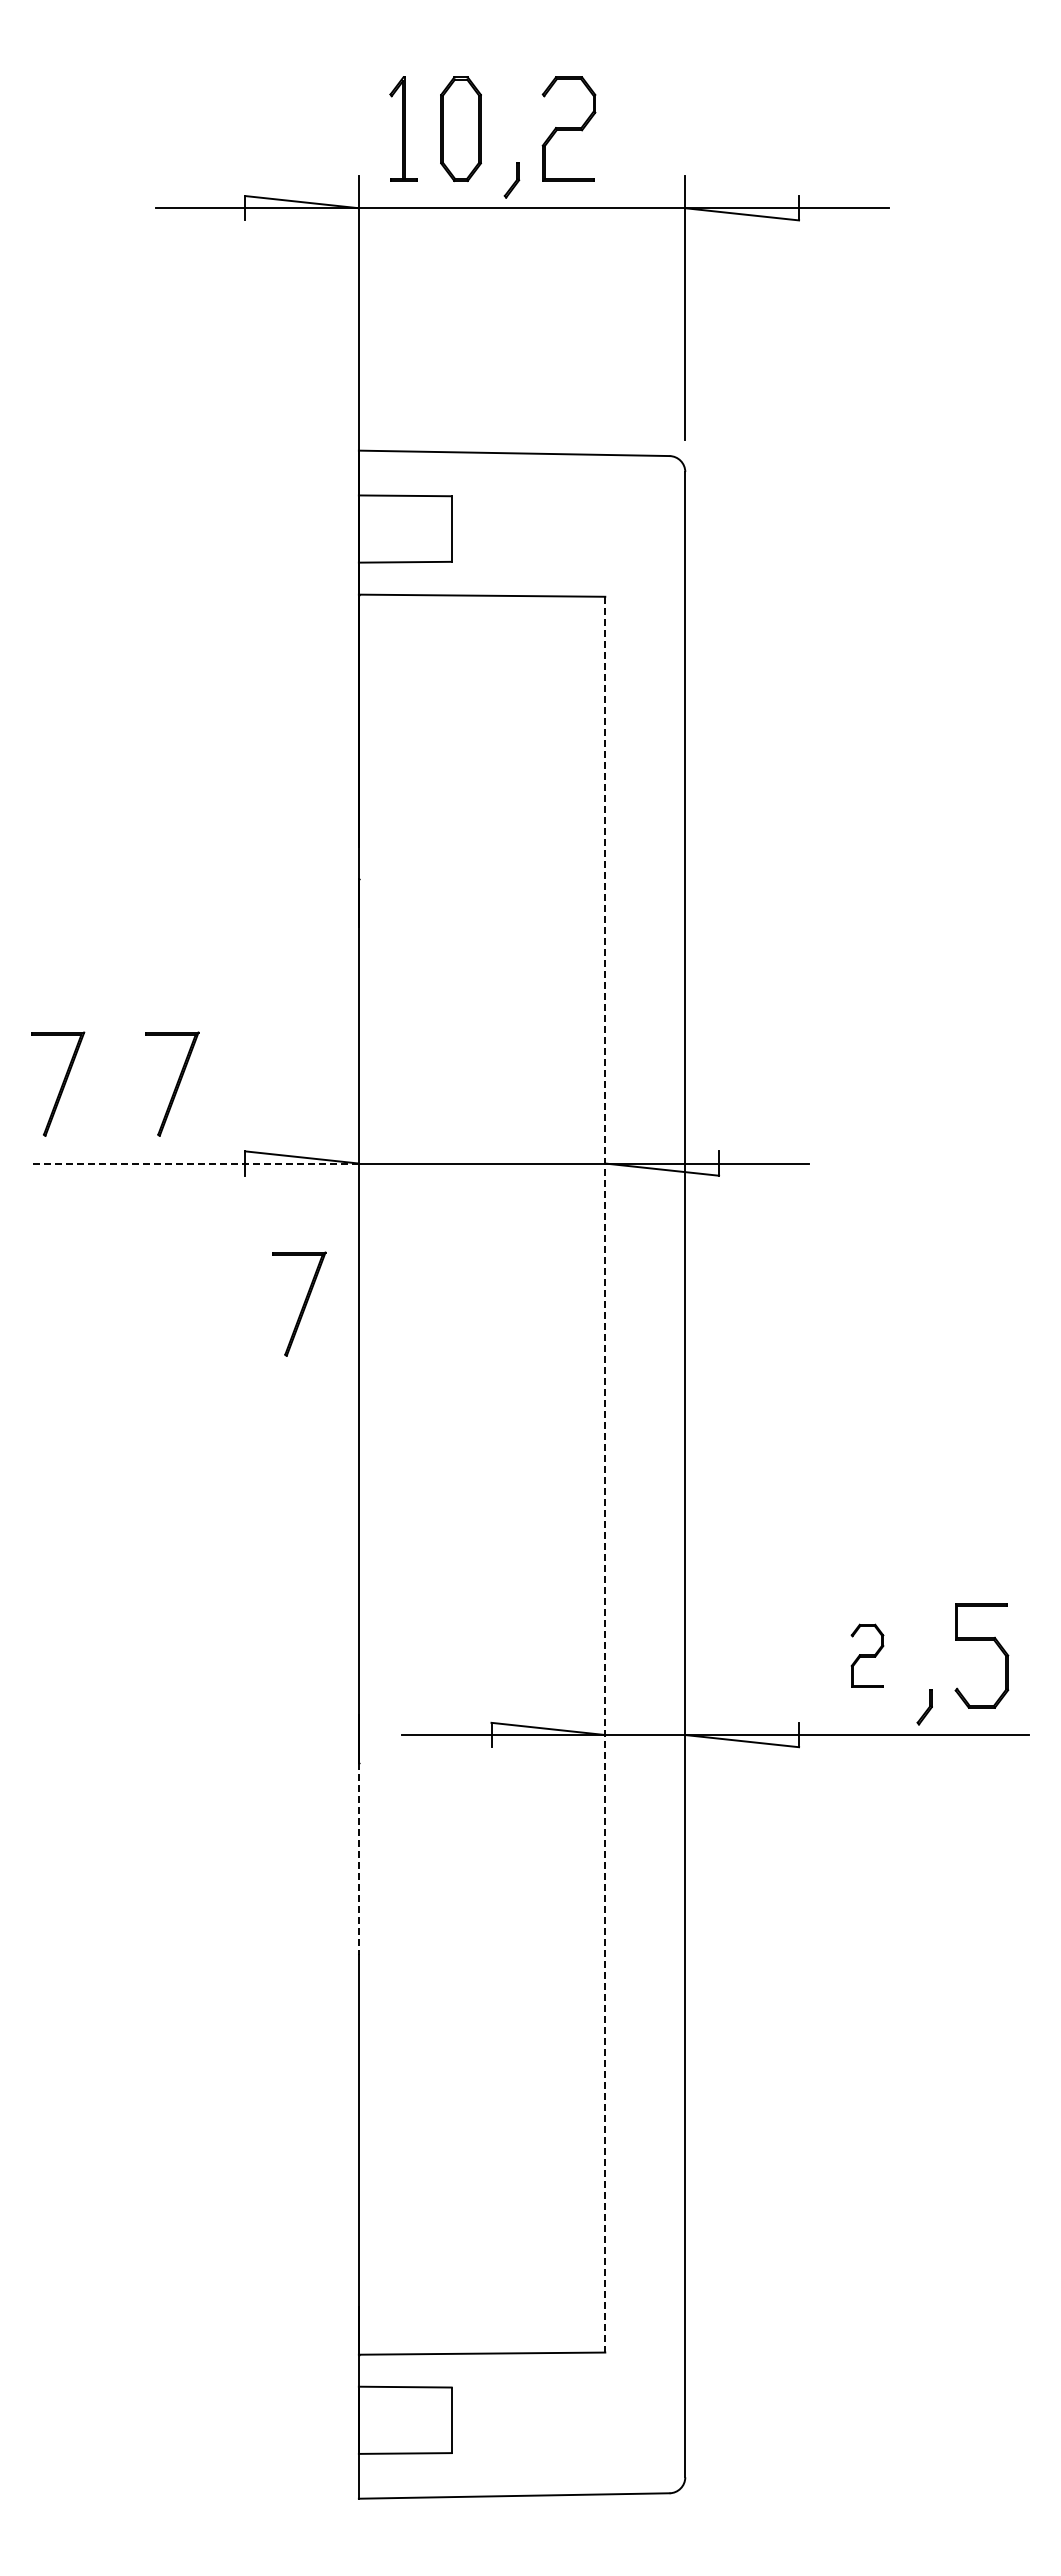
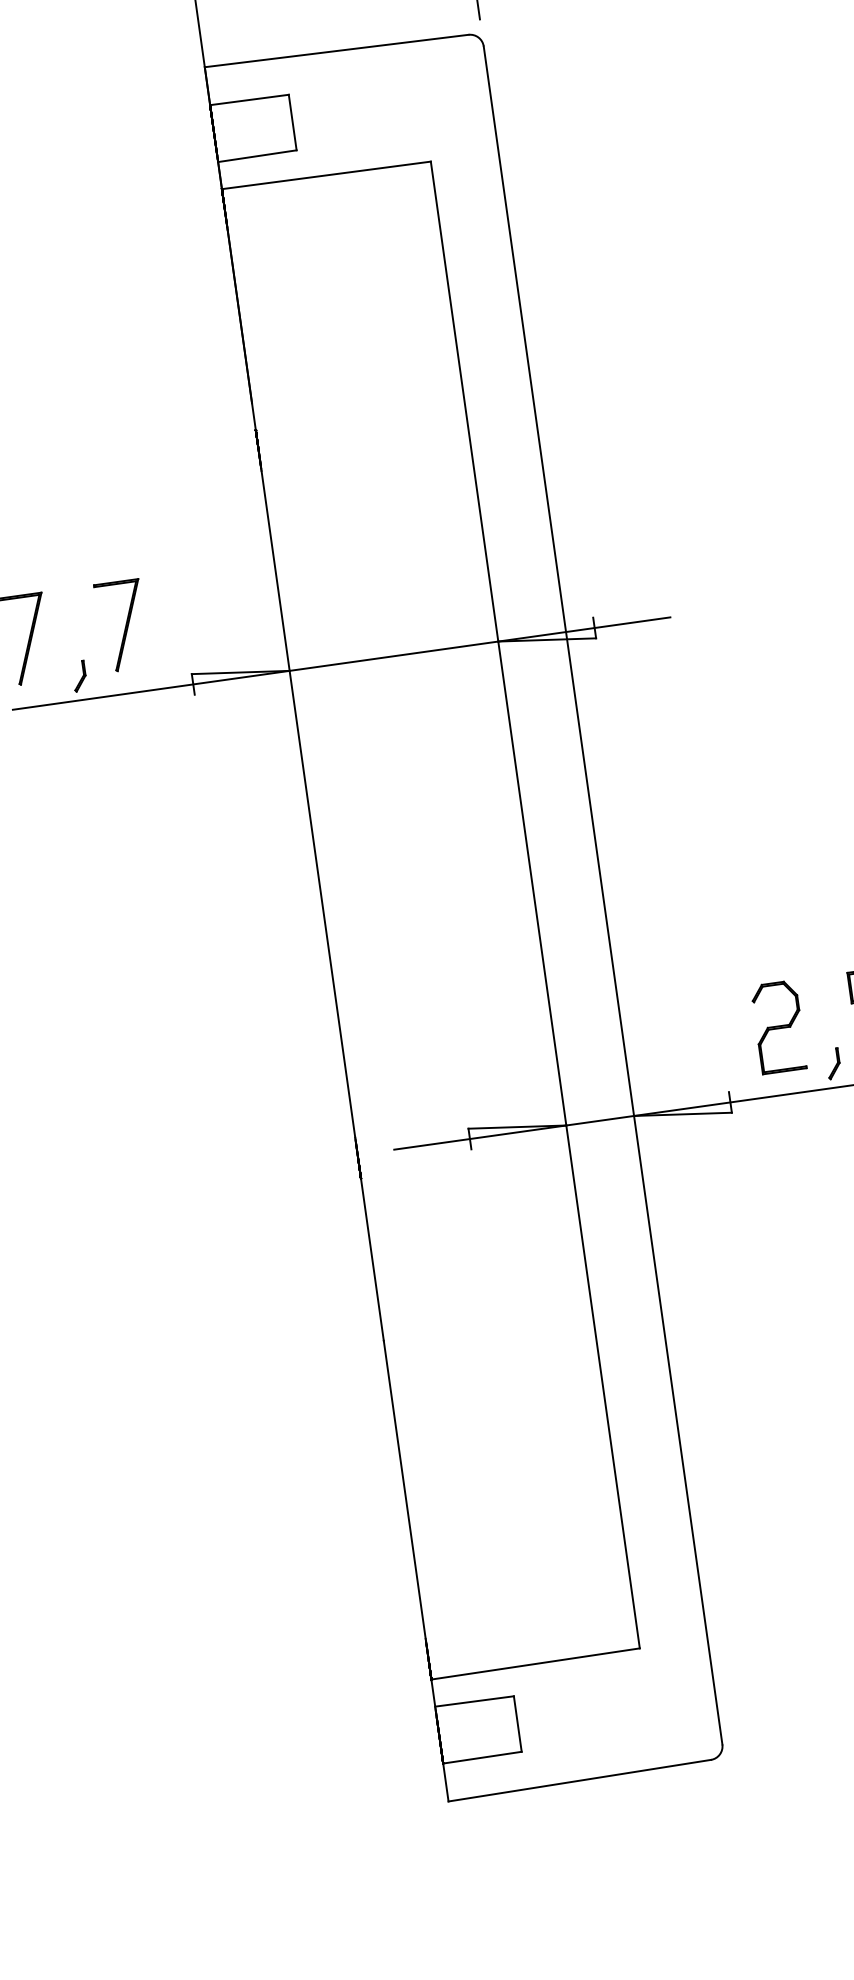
part: (114, 1135) -> (79, 676), added
line: (194, 1163) -> (150, 690), dashed -> solid
part: (299, 1303) -> (256, 796), removed
line: (605, 1474) -> (535, 904), dashed -> solid
part: (867, 1655) -> (778, 1026), size x1.67
line: (358, 1859) -> (372, 1260), dashed -> solid

